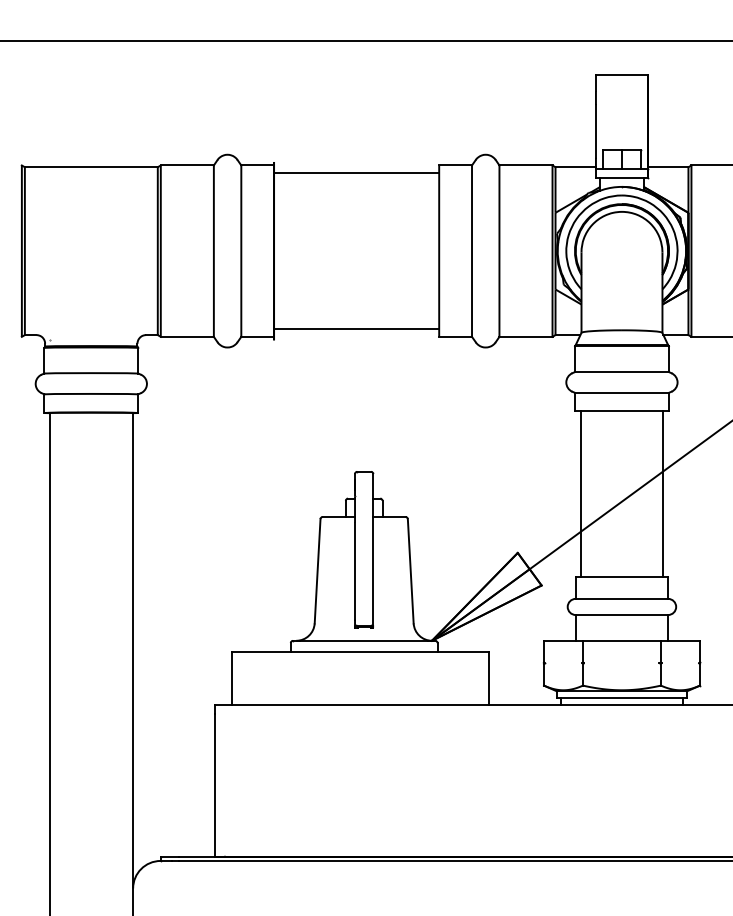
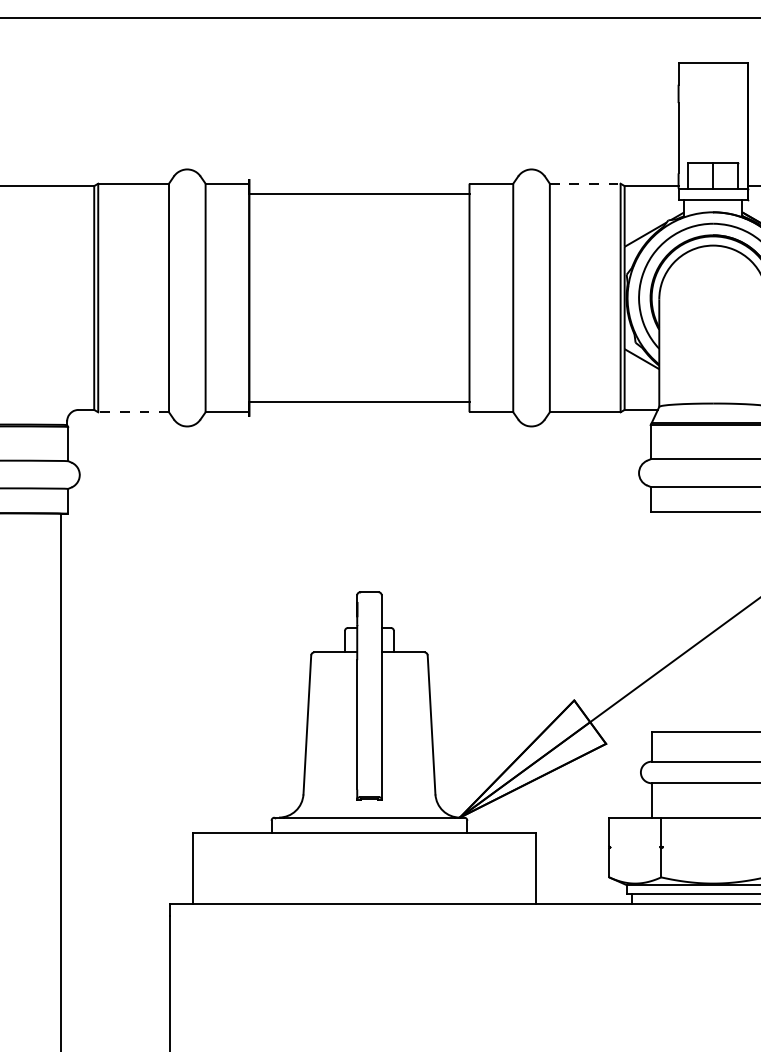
line: (525, 165) -> (584, 183), solid -> dashed
line: (187, 336) -> (133, 411), solid -> dashed
line: (580, 493) -> (657, 621), removed

